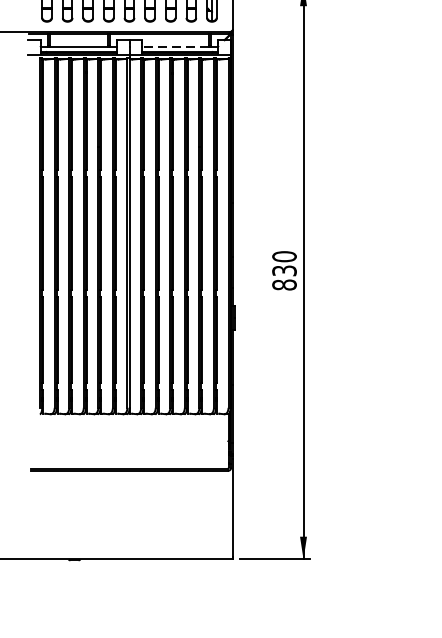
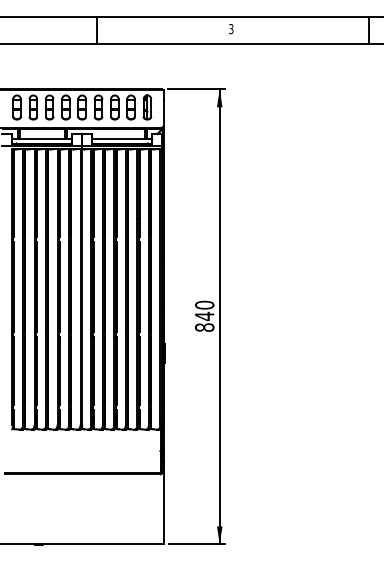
line: (174, 46) -> (117, 139), dashed -> solid
text: (284, 270) -> (204, 316), 830 -> 840

